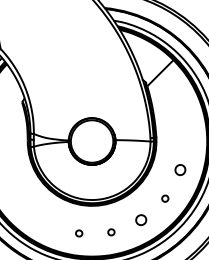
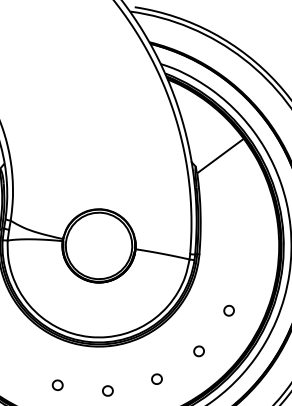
part: (180, 170) -> (229, 311), size x0.62
part: (141, 220) -> (157, 379), size x0.62

